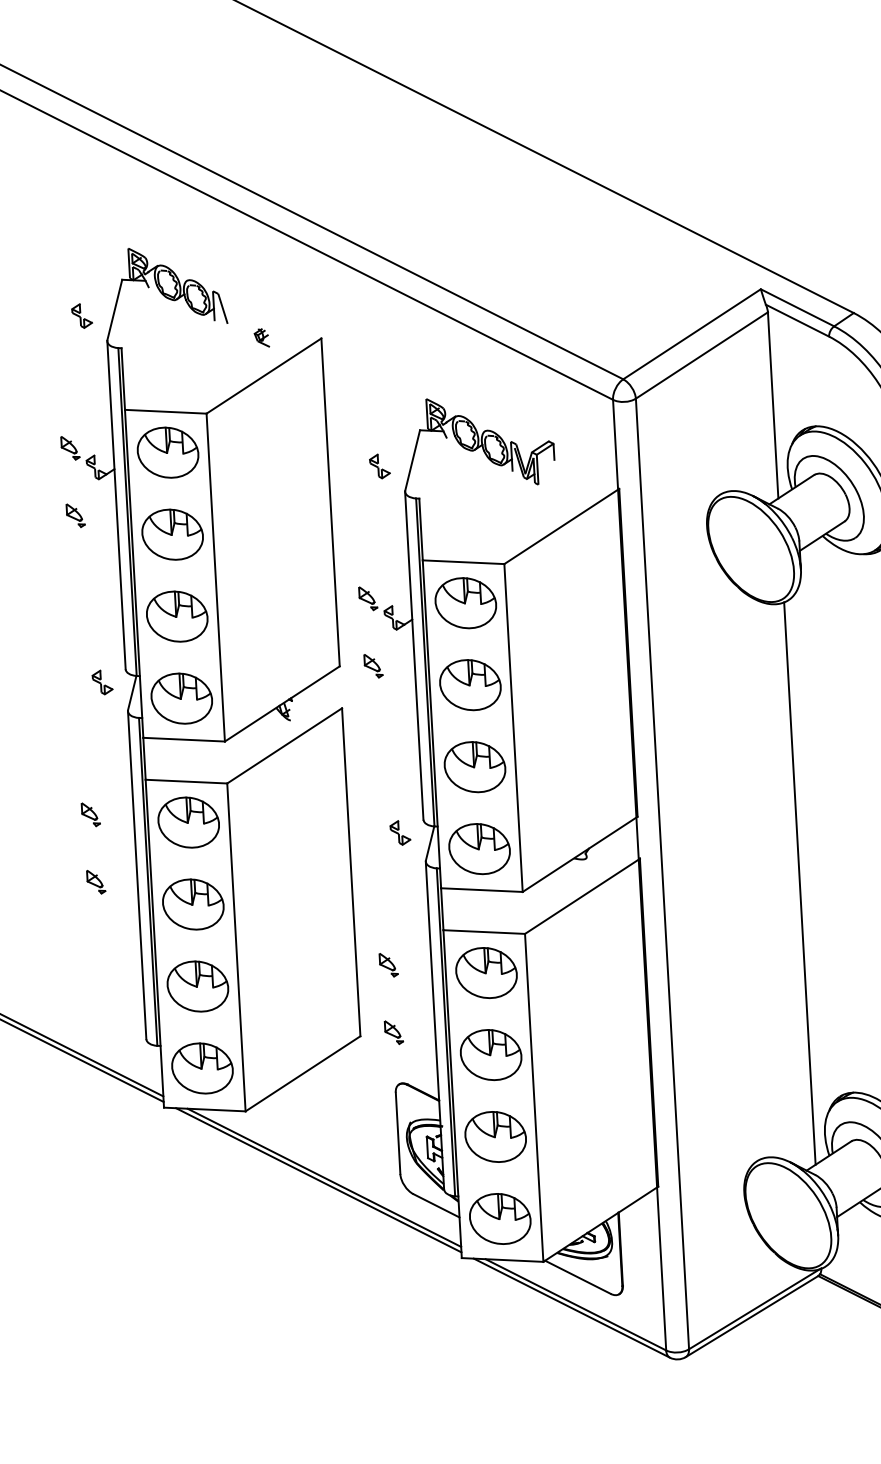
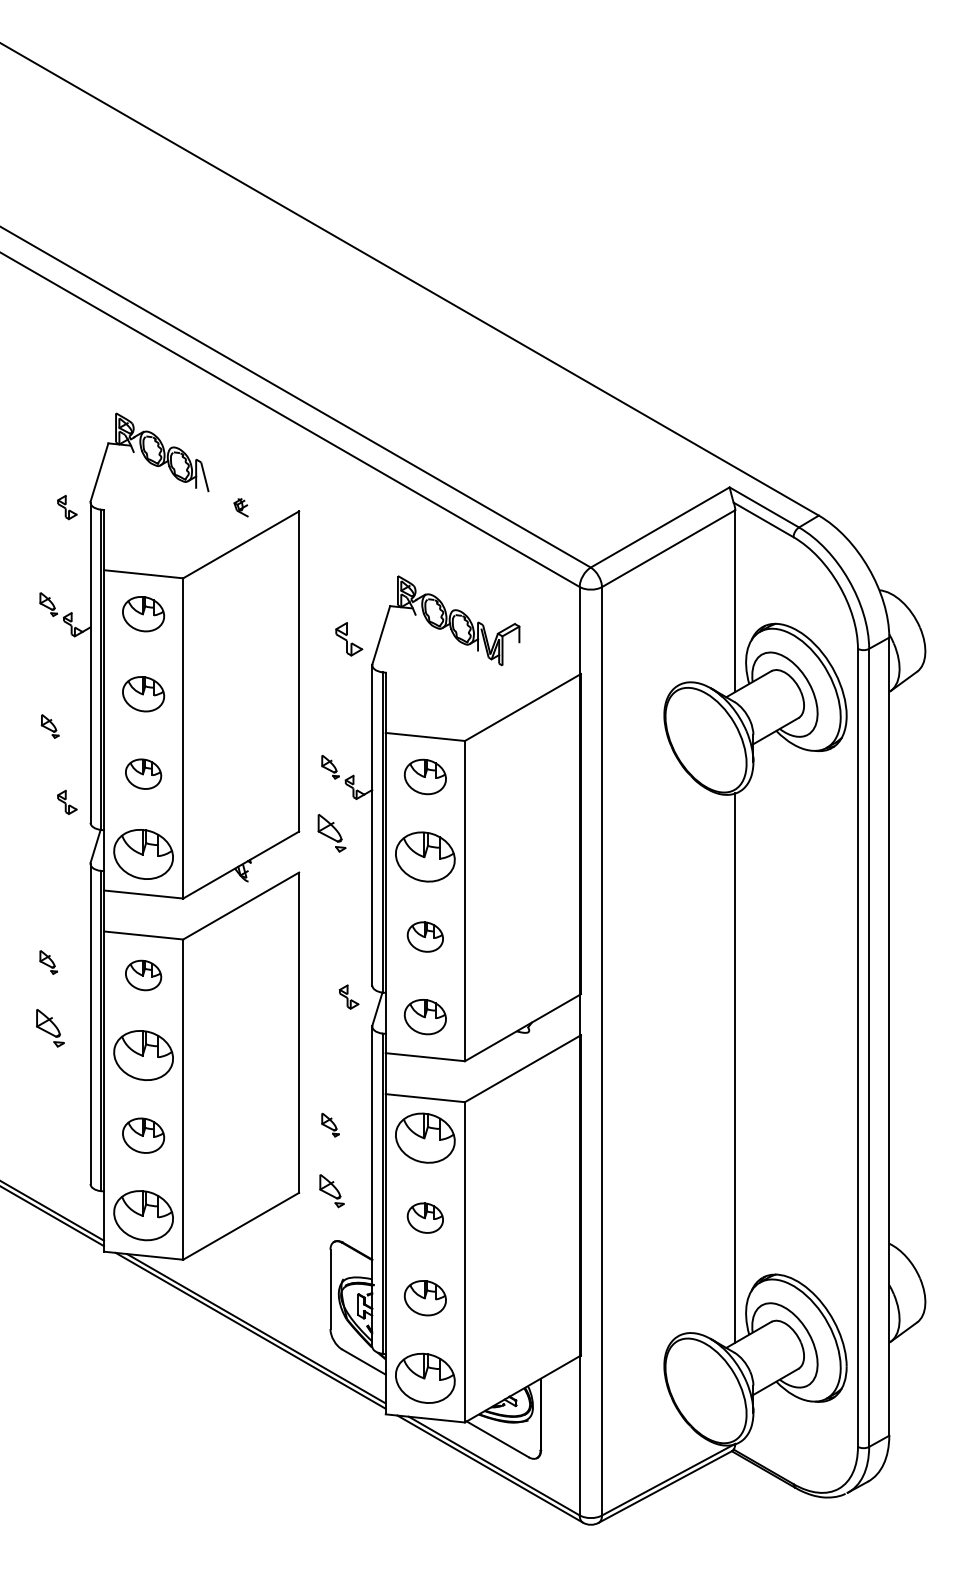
part: (82, 316) -> (67, 507), moved
part: (167, 451) -> (143, 613), size x0.7
part: (379, 465) -> (348, 638), size x1.4
part: (74, 515) -> (49, 726), moved
part: (172, 533) -> (143, 693), size x0.7
part: (465, 602) -> (425, 776), size x0.7
part: (177, 615) -> (143, 773), size x0.6
part: (372, 665) -> (331, 832), size x1.6
part: (102, 681) -> (67, 801), moved
part: (475, 766) -> (425, 936), size x0.6
part: (188, 822) -> (143, 975), size x0.6
part: (479, 848) -> (425, 1016), size x0.7
part: (95, 882) -> (49, 1028), size x1.6
part: (197, 986) -> (143, 1135), size x0.7
part: (393, 1031) -> (331, 1190), size x1.4
part: (491, 1054) -> (425, 1217), size x0.6
part: (495, 1136) -> (425, 1297), size x0.7

